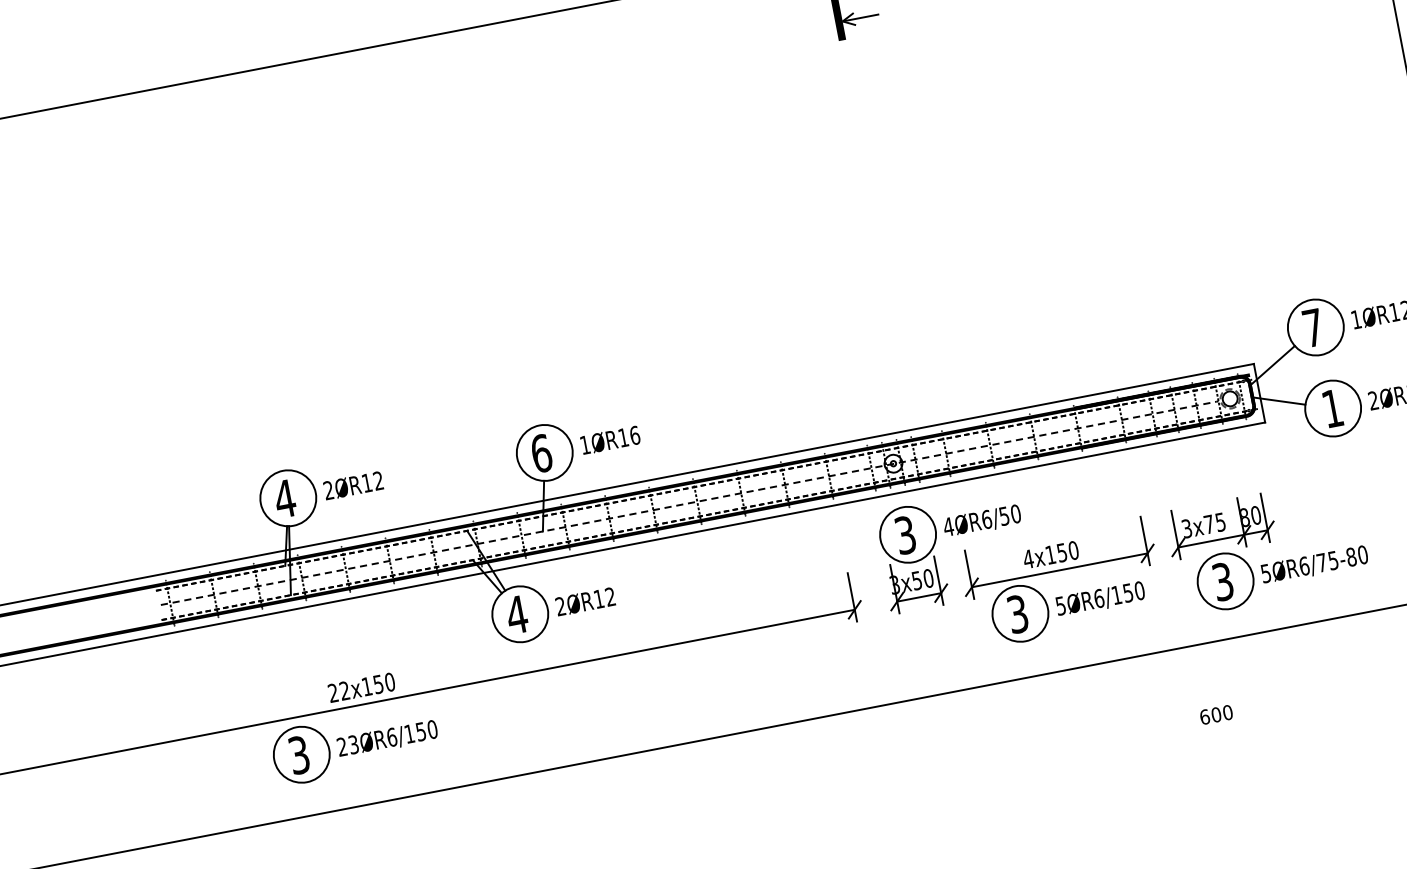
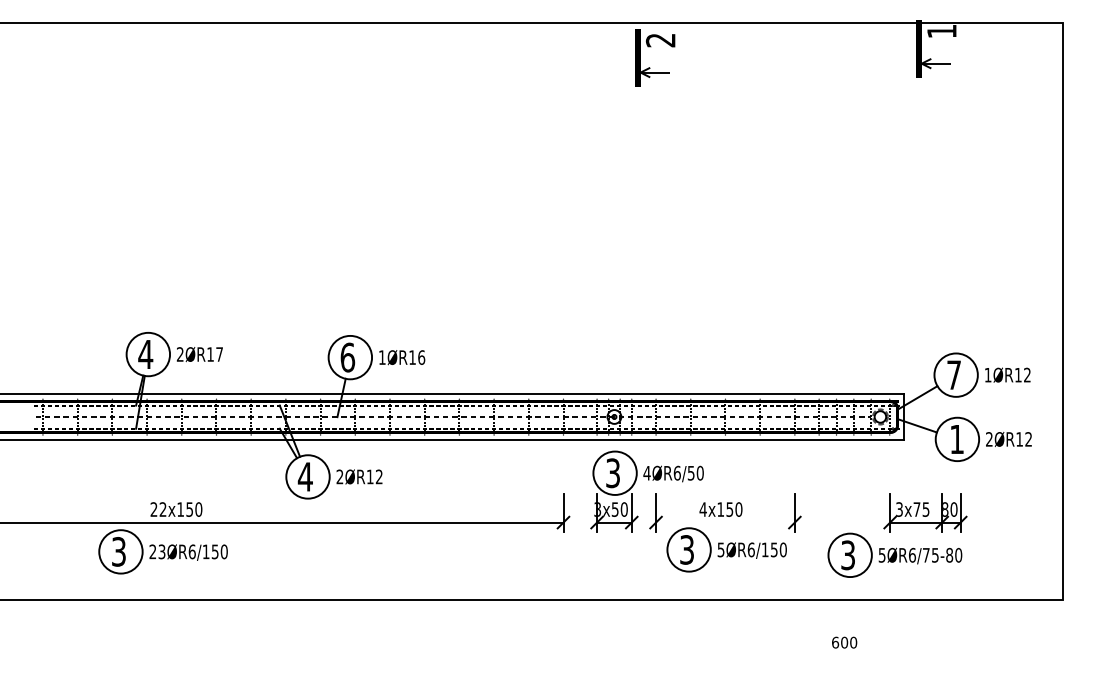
text: (378, 480) -> (219, 354), 2ØR12 -> 2ØR17
part: (1220, 526) -> (925, 512), moved
line: (1059, 570) -> (725, 522), removed
text: (1216, 714) -> (844, 642), moved

